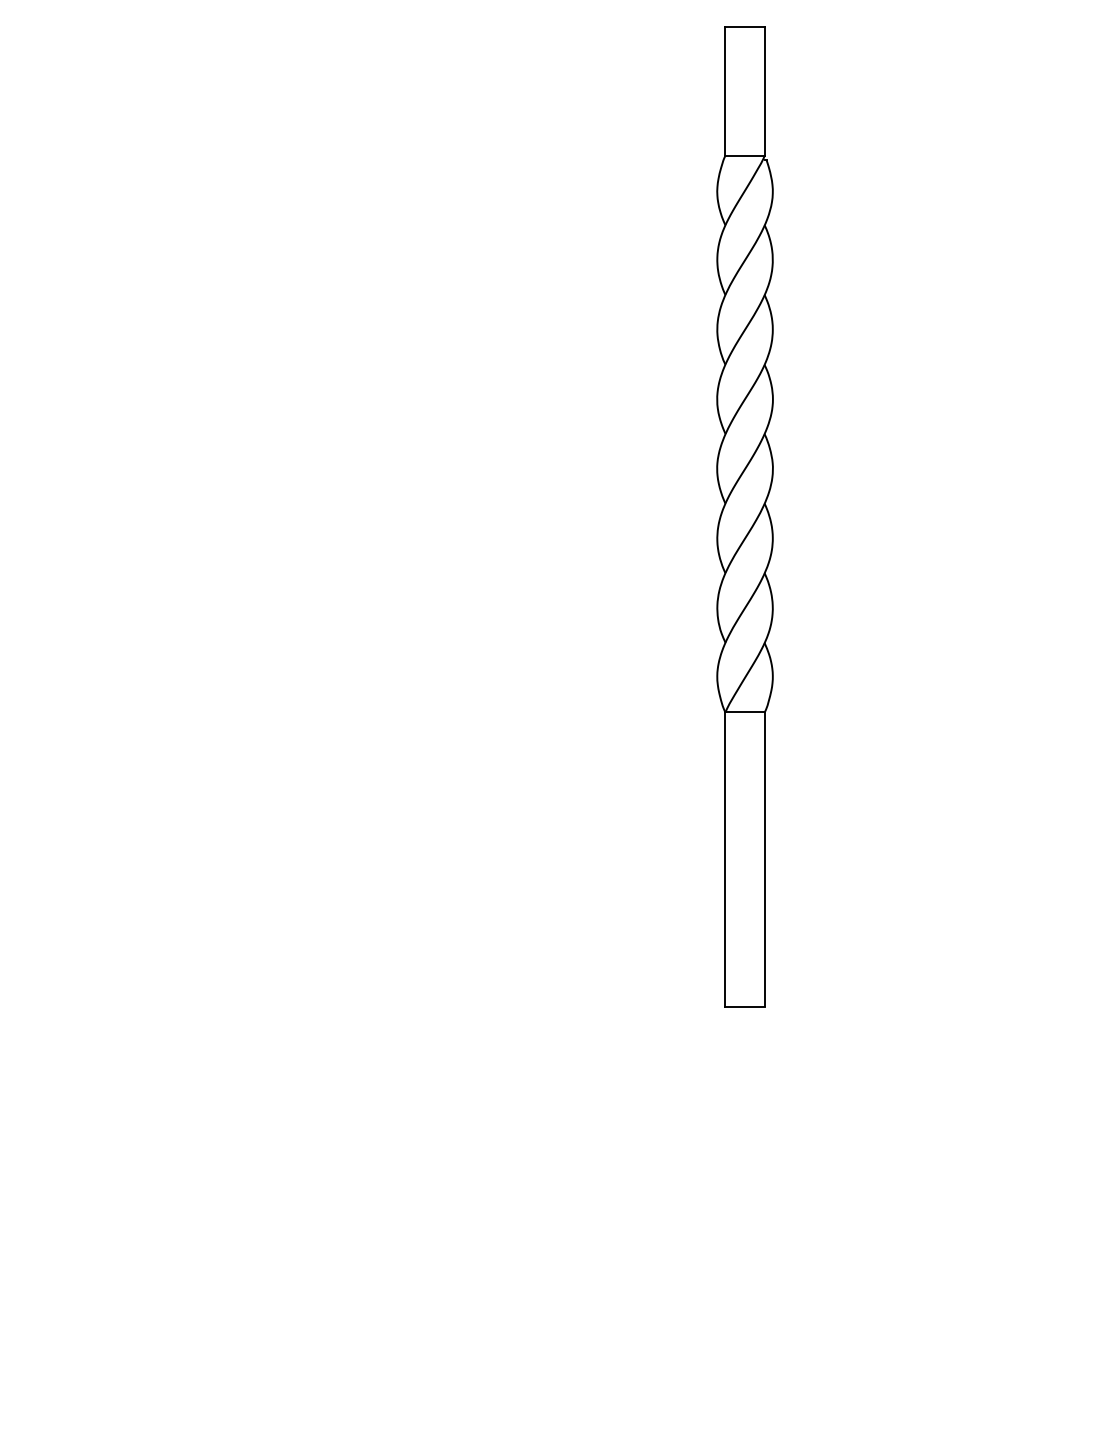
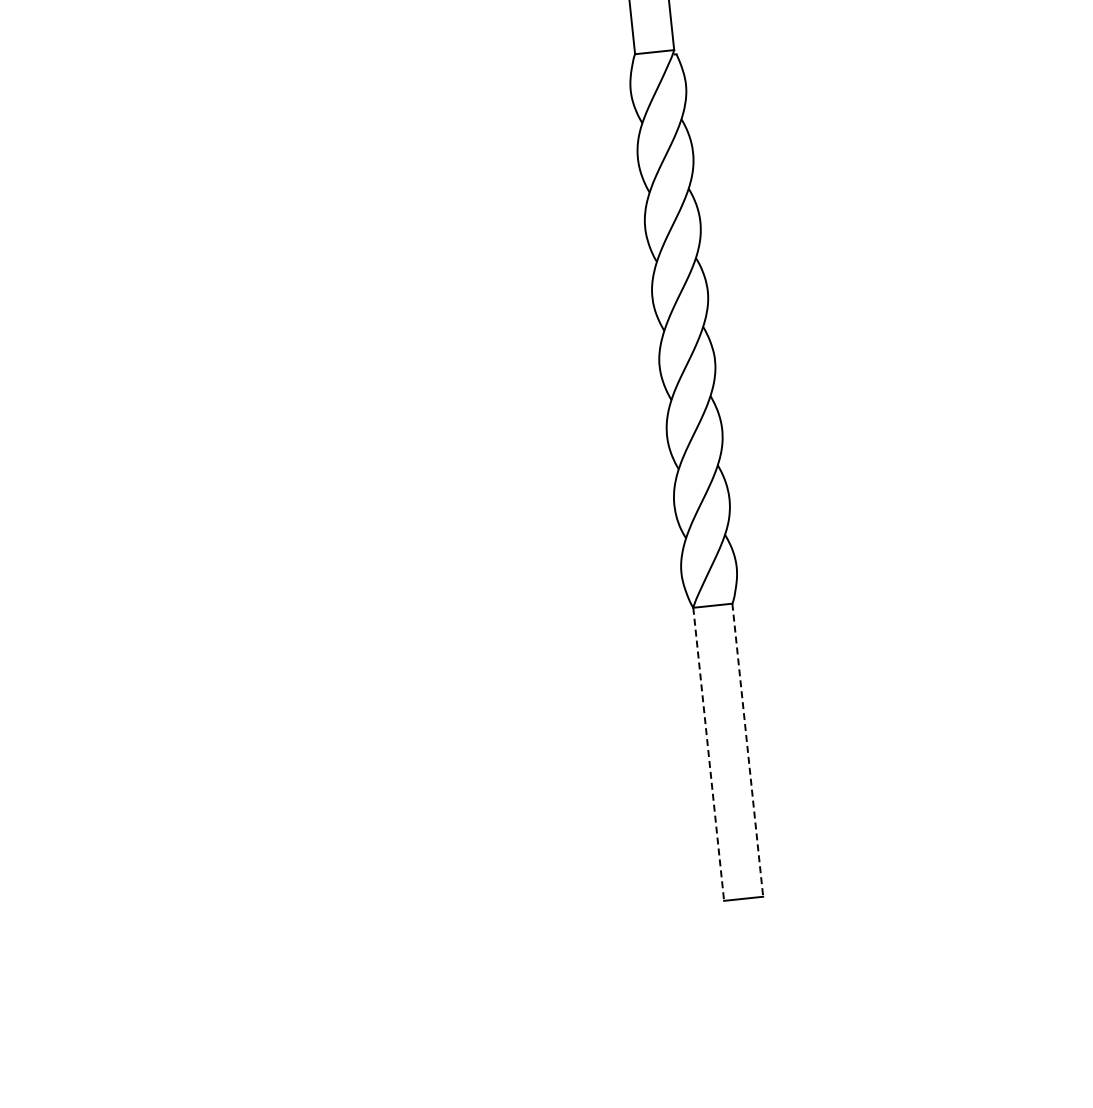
line: (725, 860) -> (708, 755), solid -> dashed
line: (764, 860) -> (747, 750), solid -> dashed

